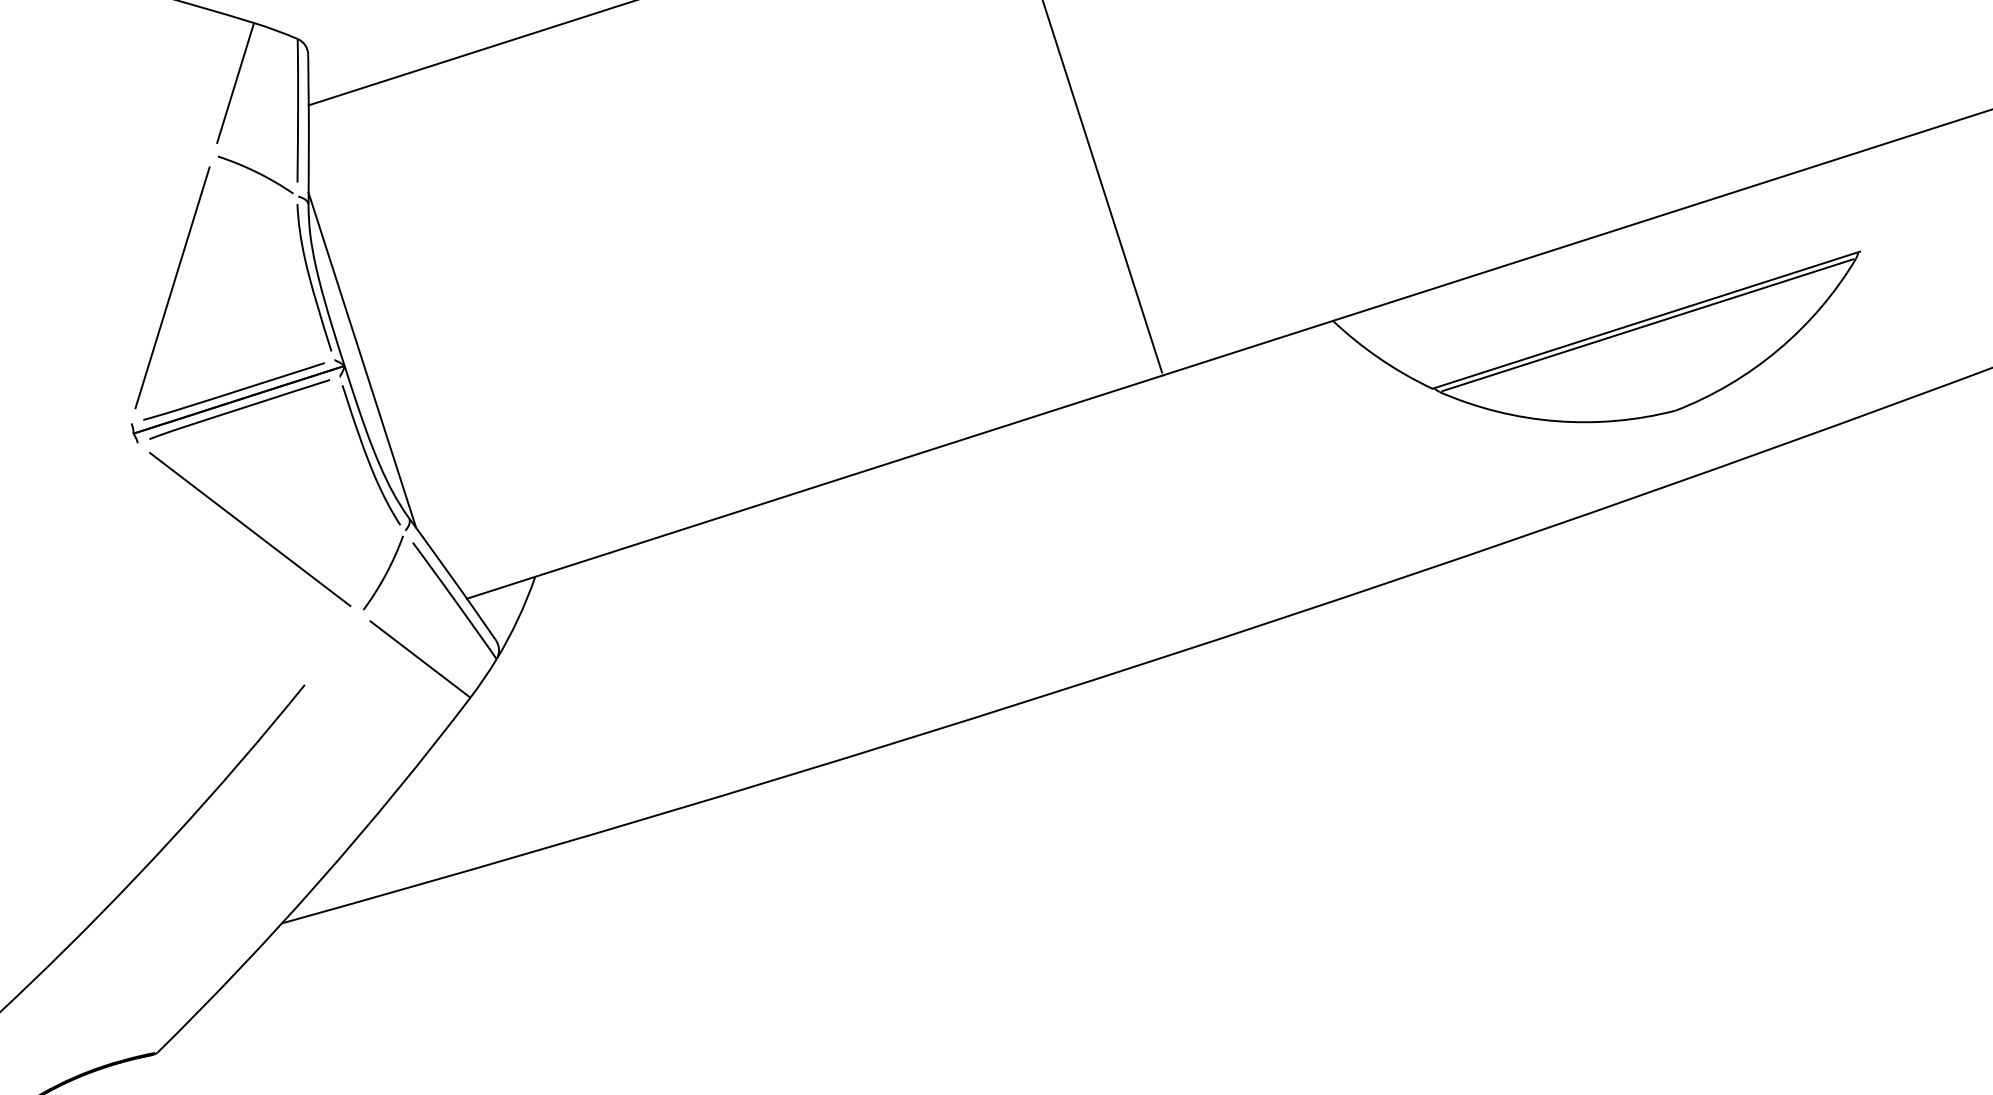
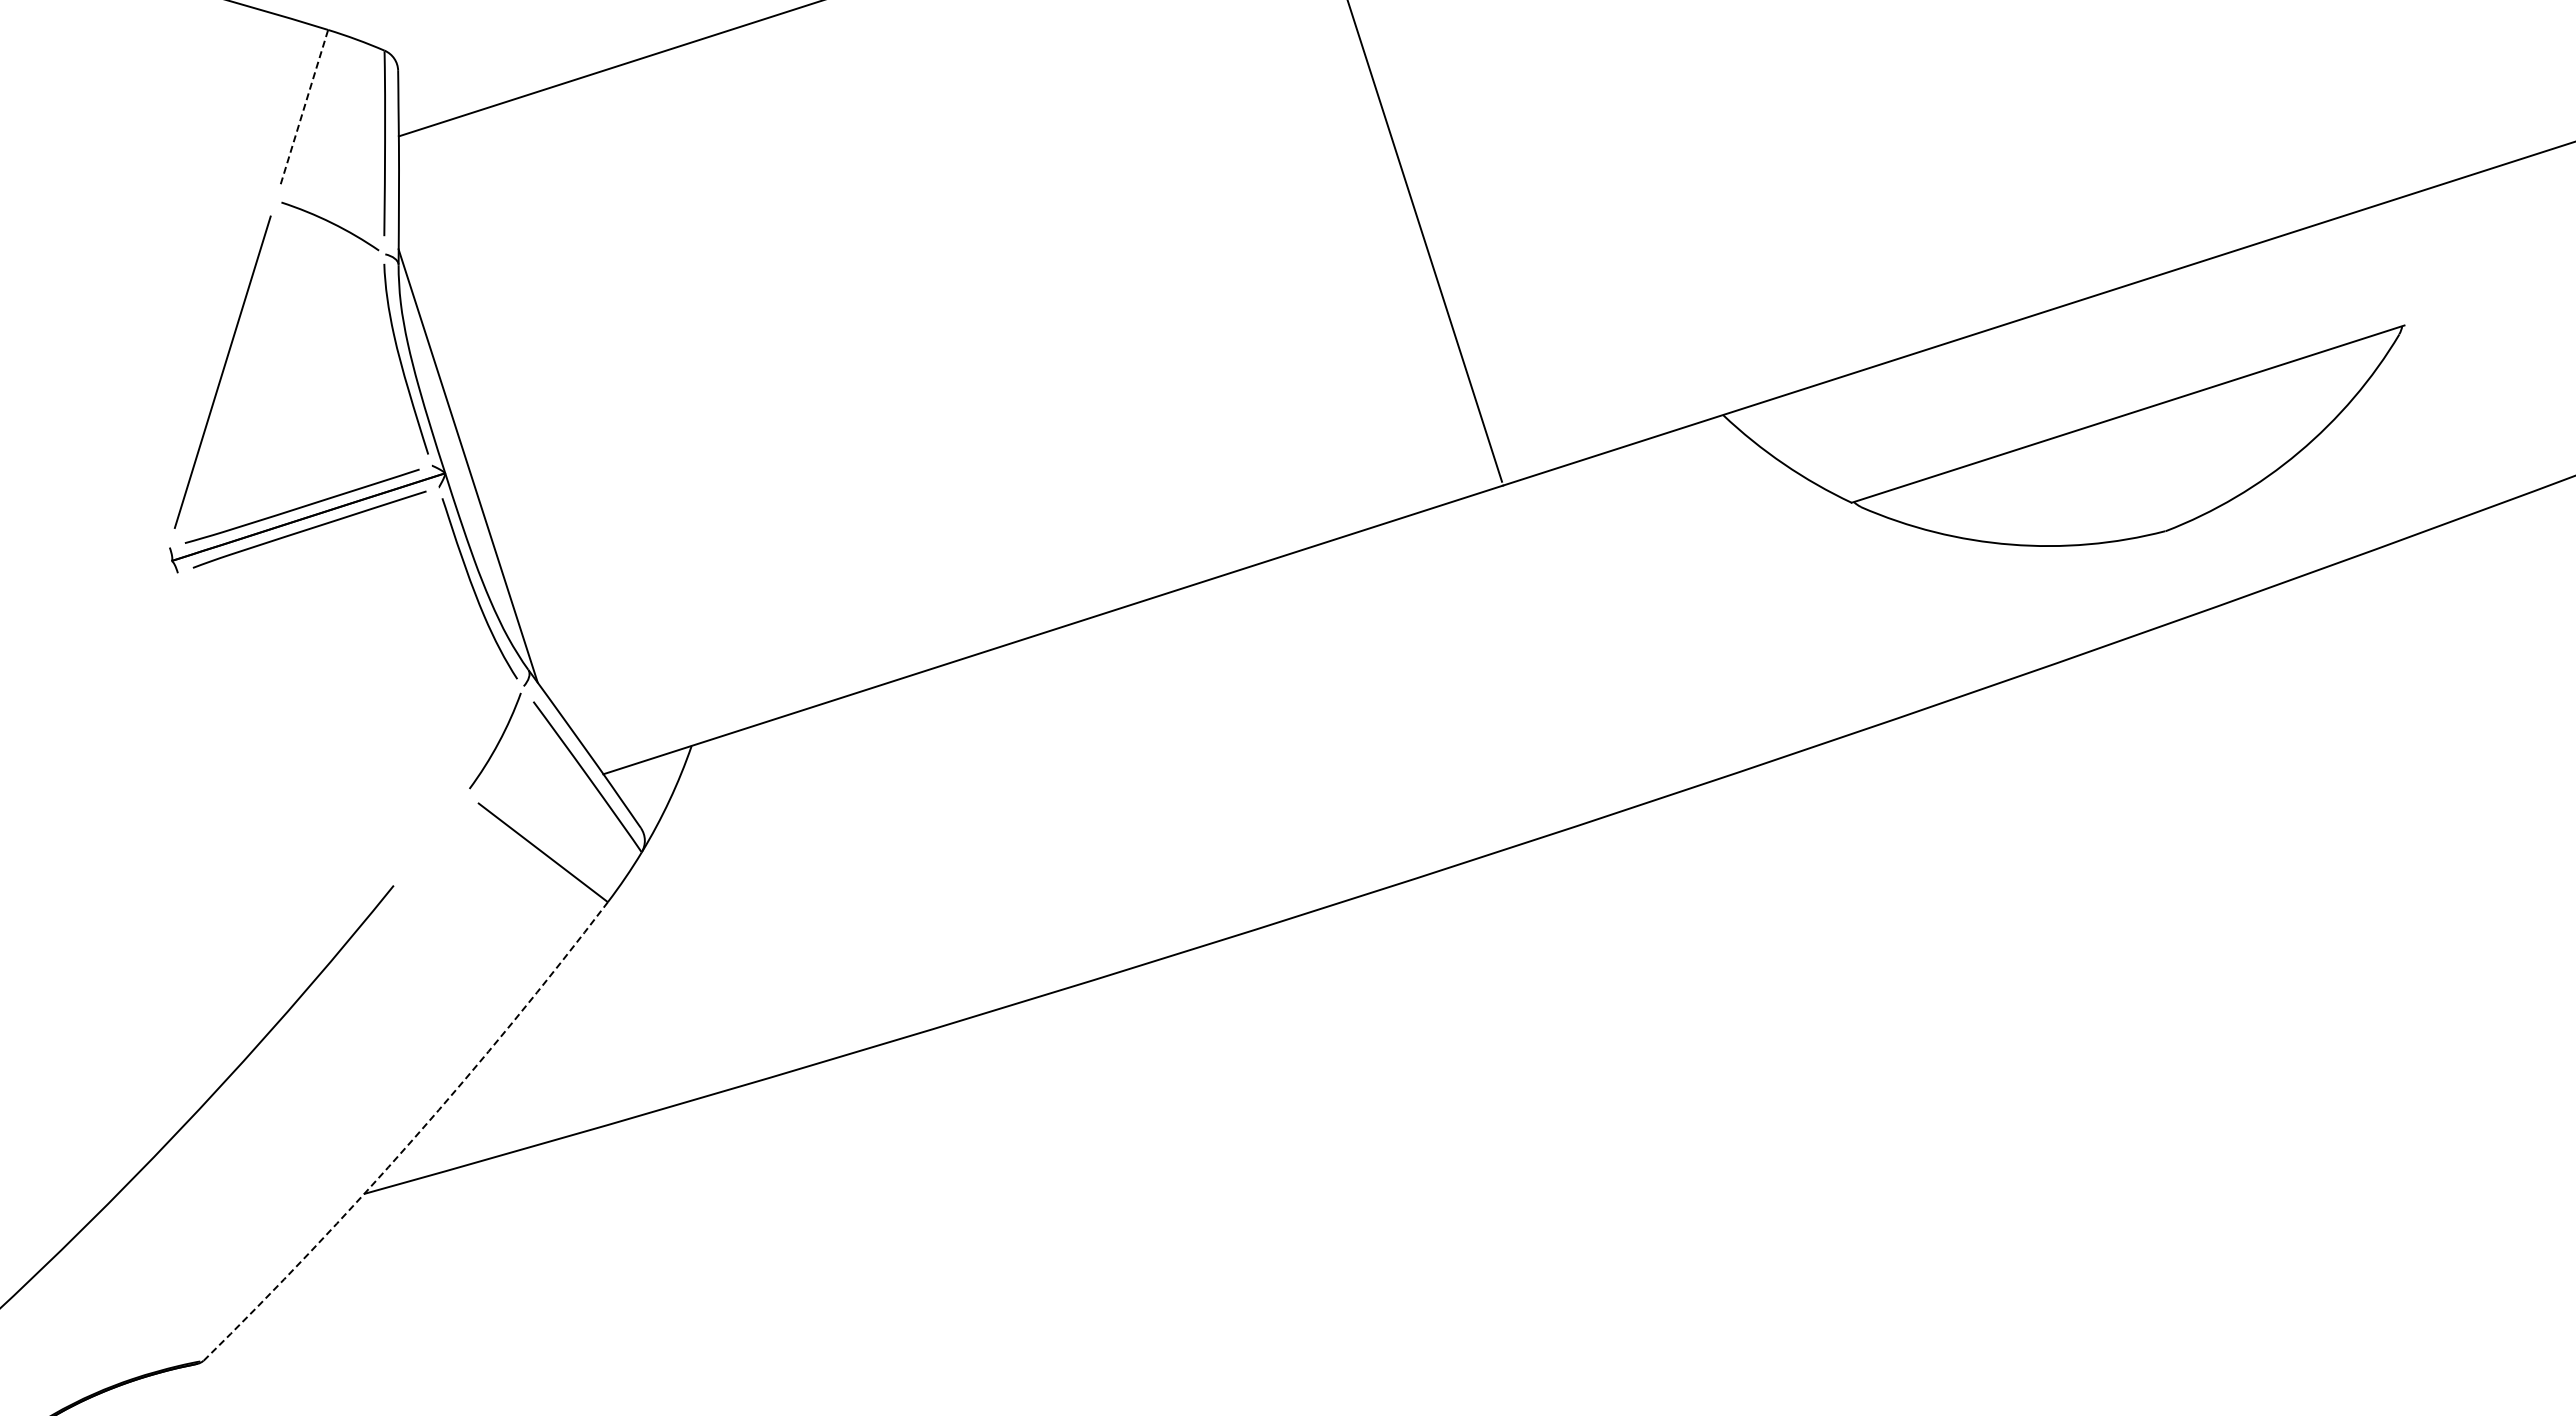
line: (235, 83) -> (304, 107), solid -> dashed
line: (1648, 325) -> (2130, 420), removed
line: (249, 529) -> (322, 684), removed
arc: (320, 880) -> (413, 1138), solid -> dashed

